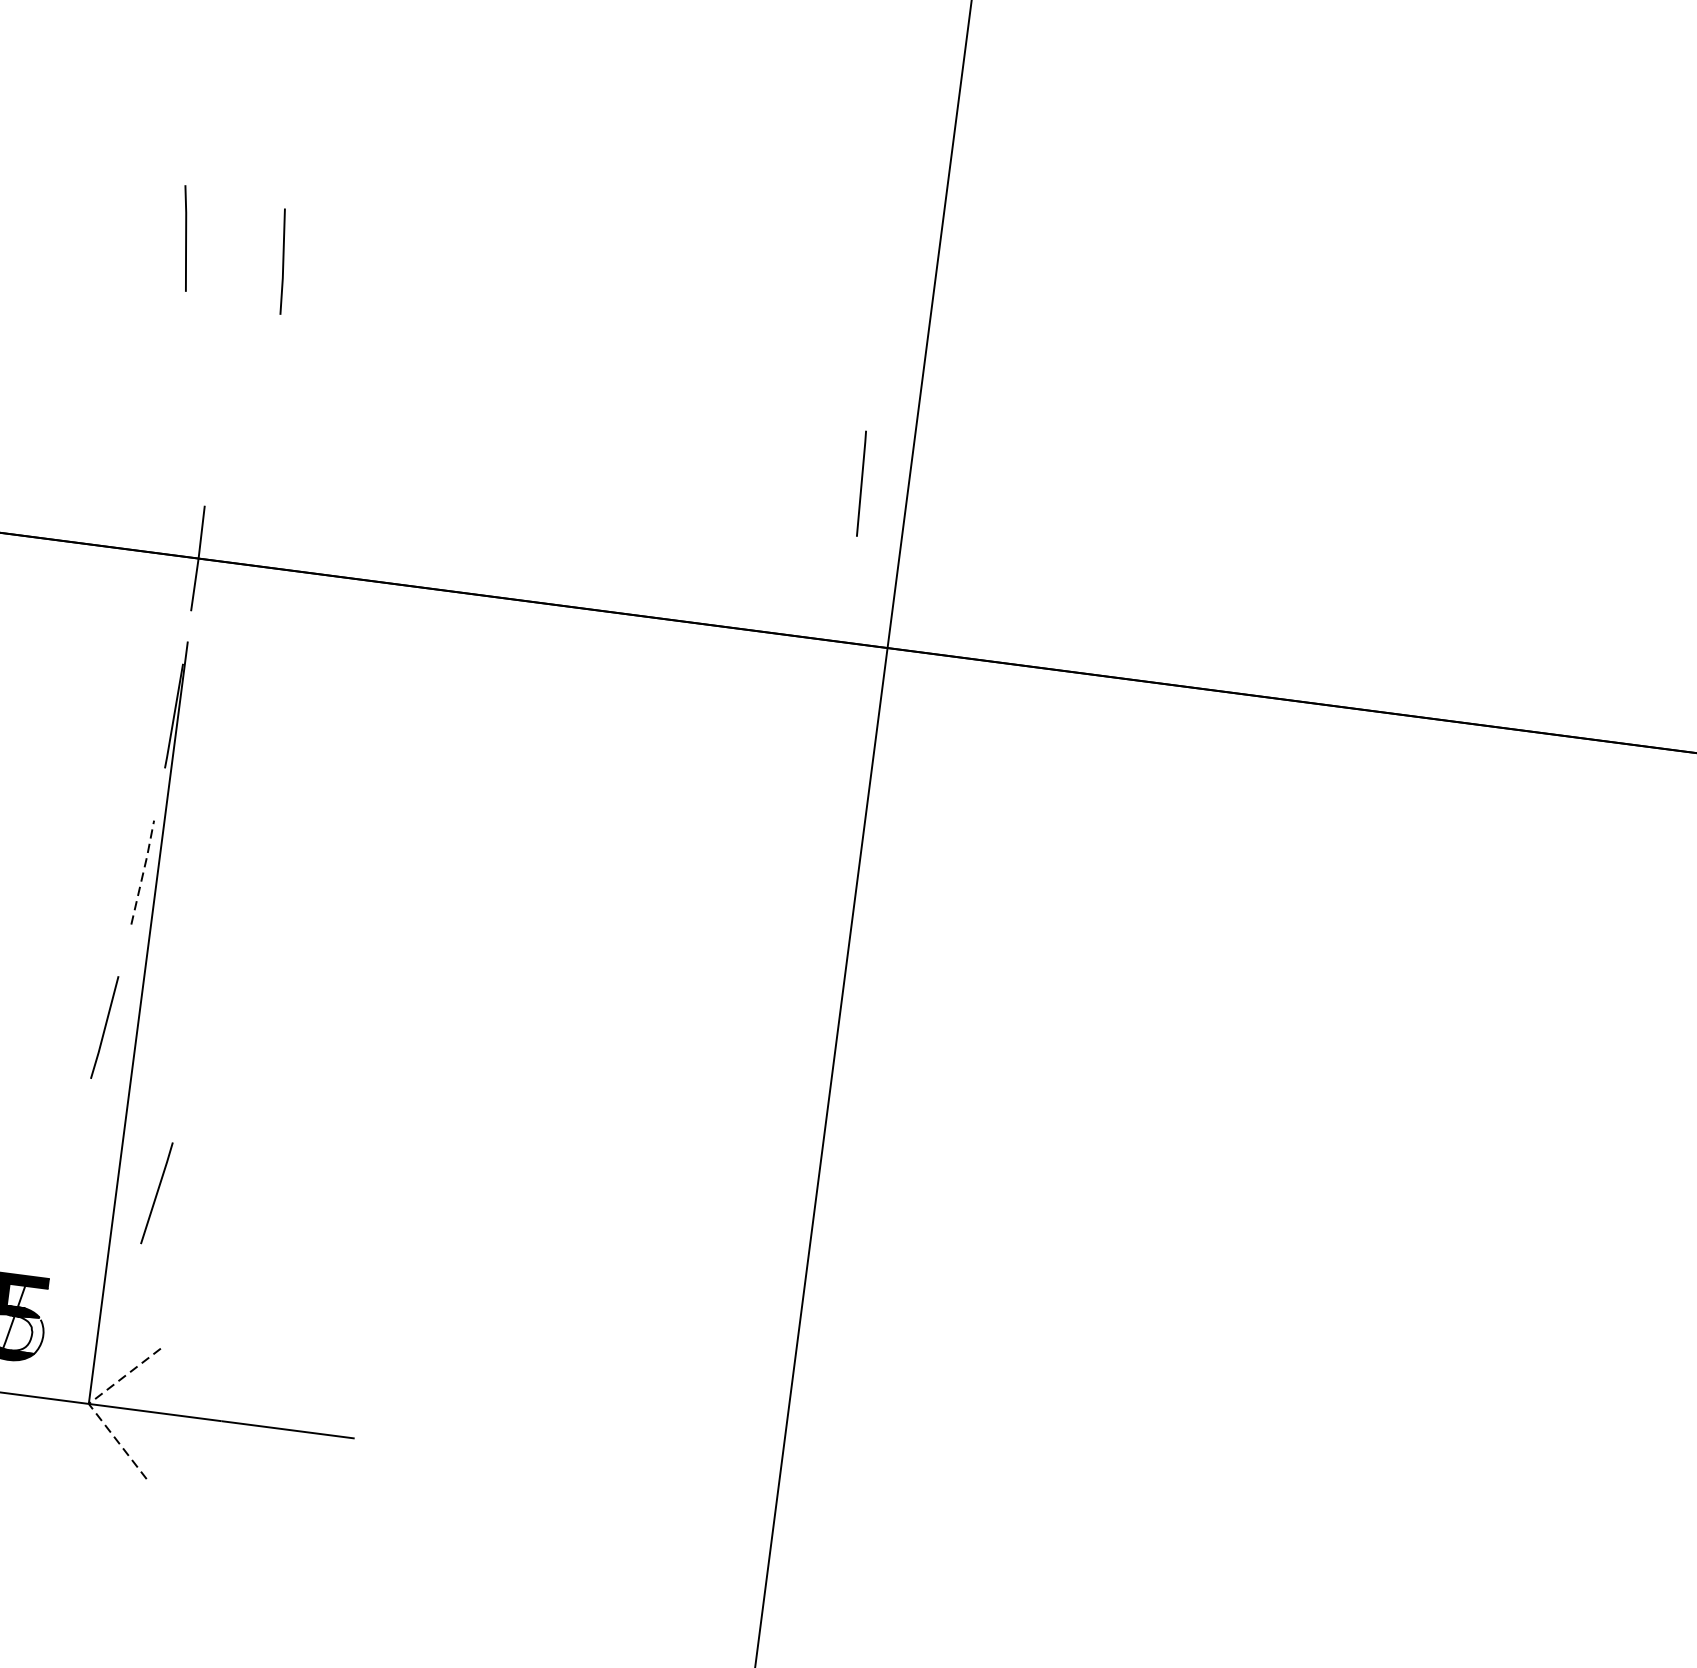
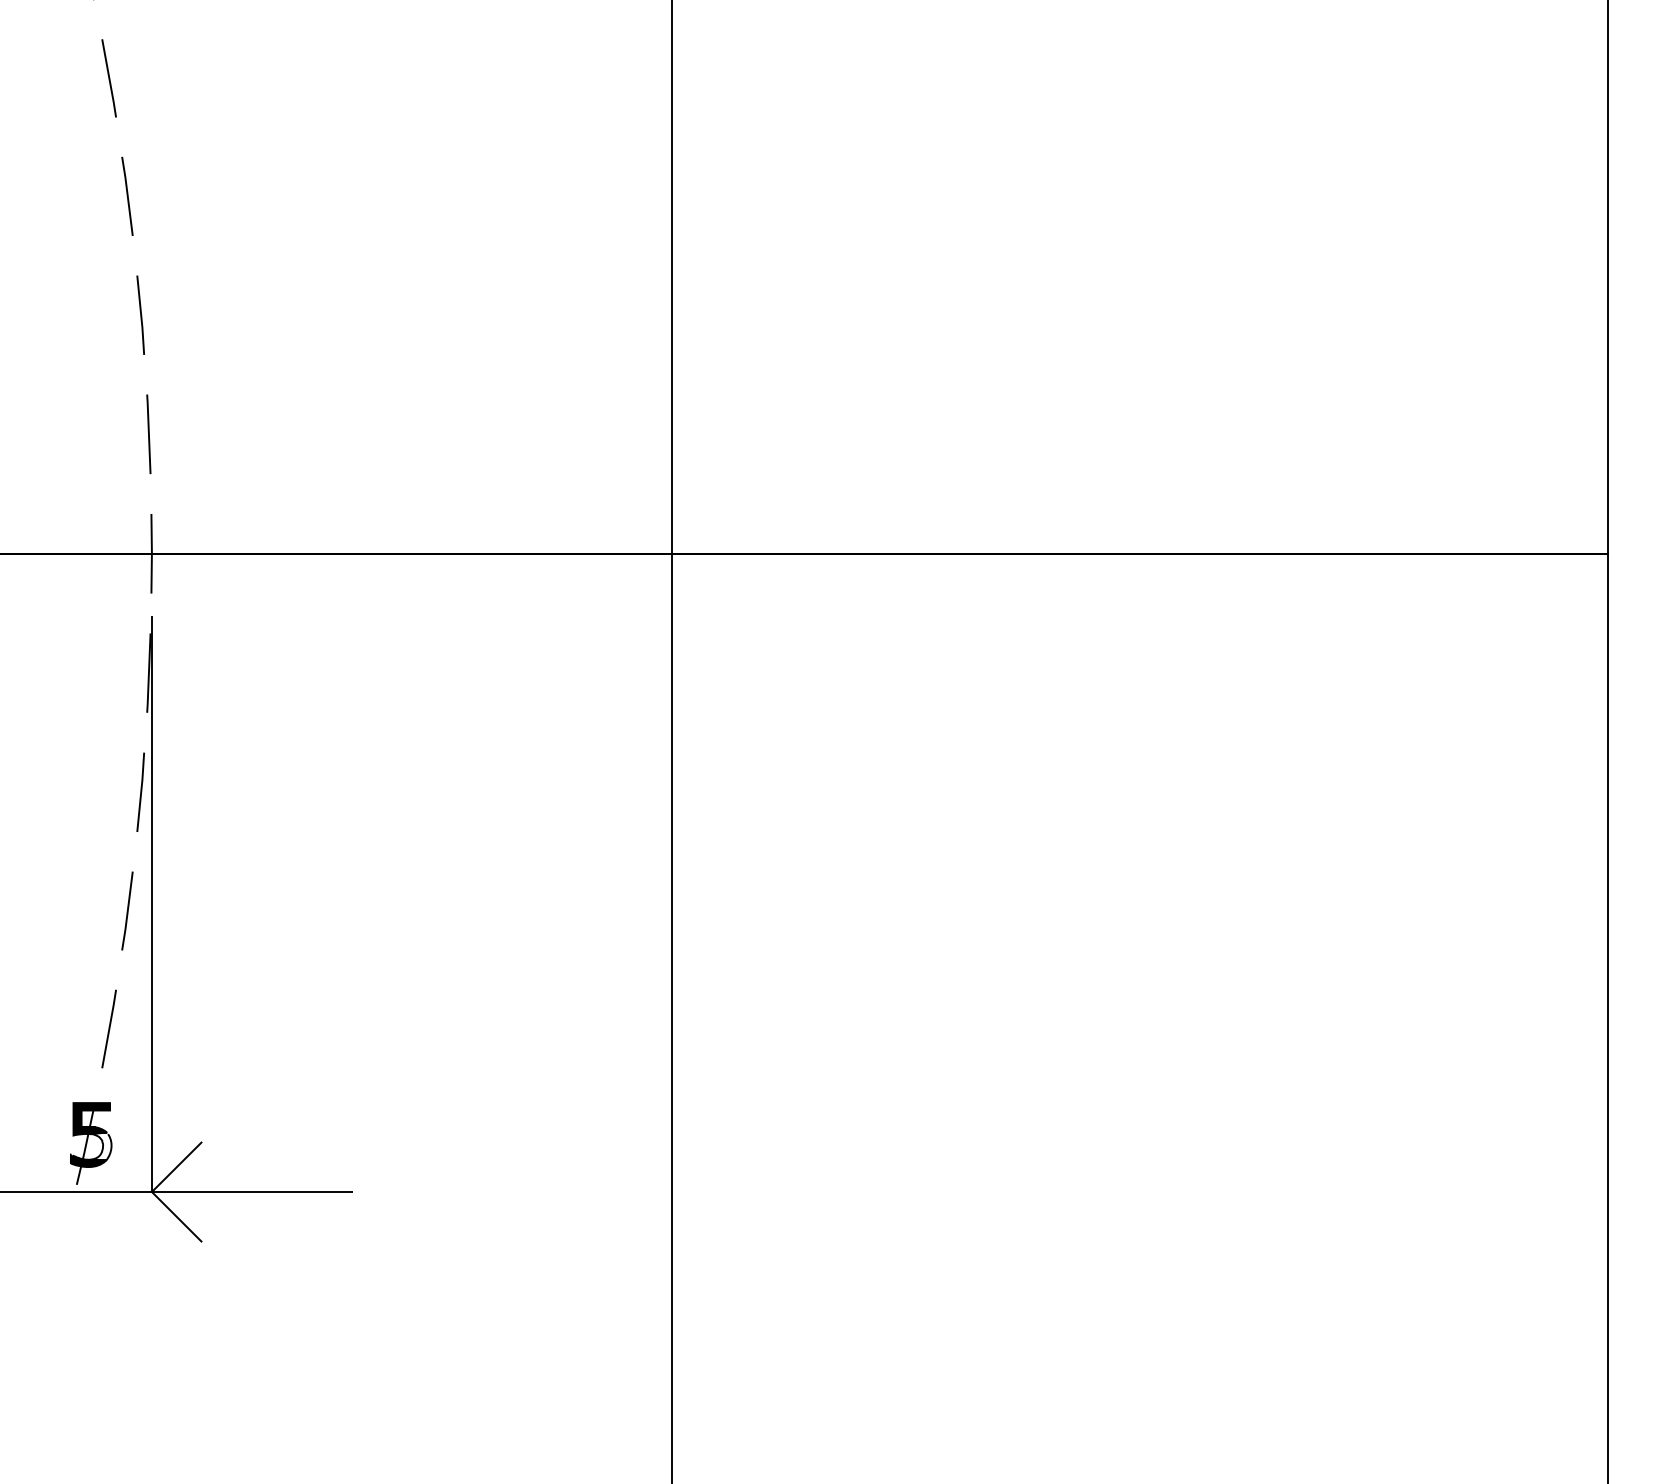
line: (185, 237) -> (127, 195), moved
line: (282, 260) -> (140, 314), moved
line: (860, 483) -> (148, 434), moved
line: (143, 871) -> (141, 791), dashed -> solid
line: (156, 1192) -> (108, 1028), moved
line: (88, 1404) -> (151, 1192), dashed -> solid

